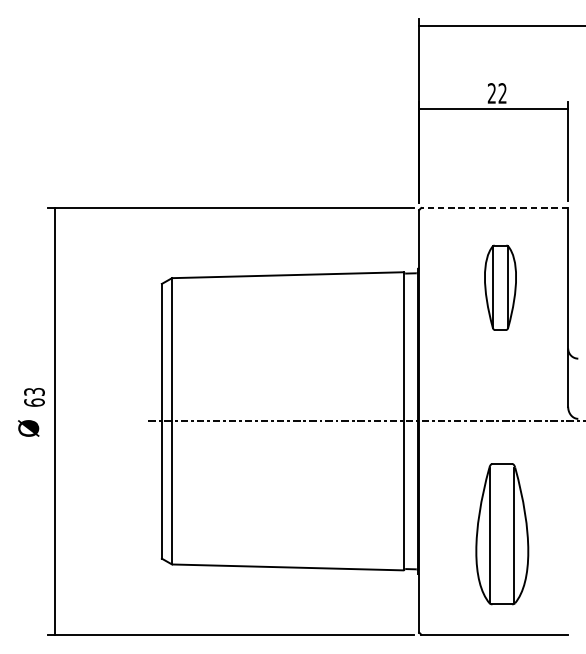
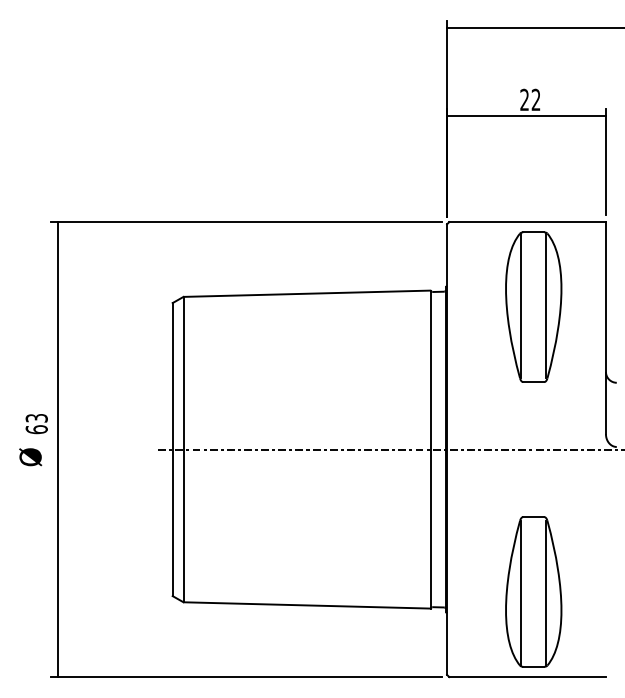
line: (494, 208) -> (527, 222), dashed -> solid
part: (500, 287) -> (533, 306), size x1.67
part: (502, 533) -> (533, 591), moved

